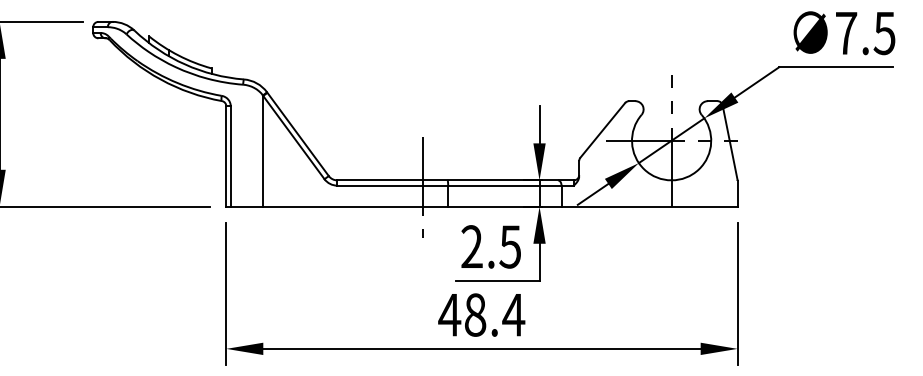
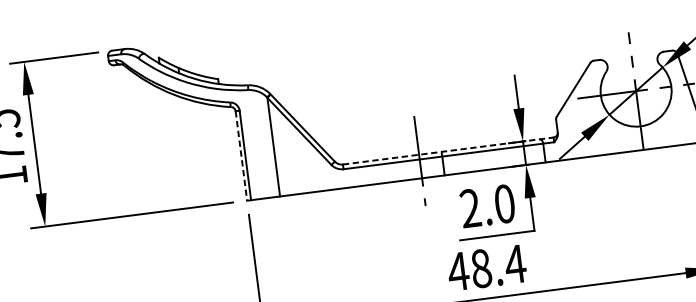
line: (226, 157) -> (241, 156), solid -> dashed
line: (456, 180) -> (449, 151), solid -> dashed
text: (510, 246) -> (504, 203), 2.5 -> 2.0

